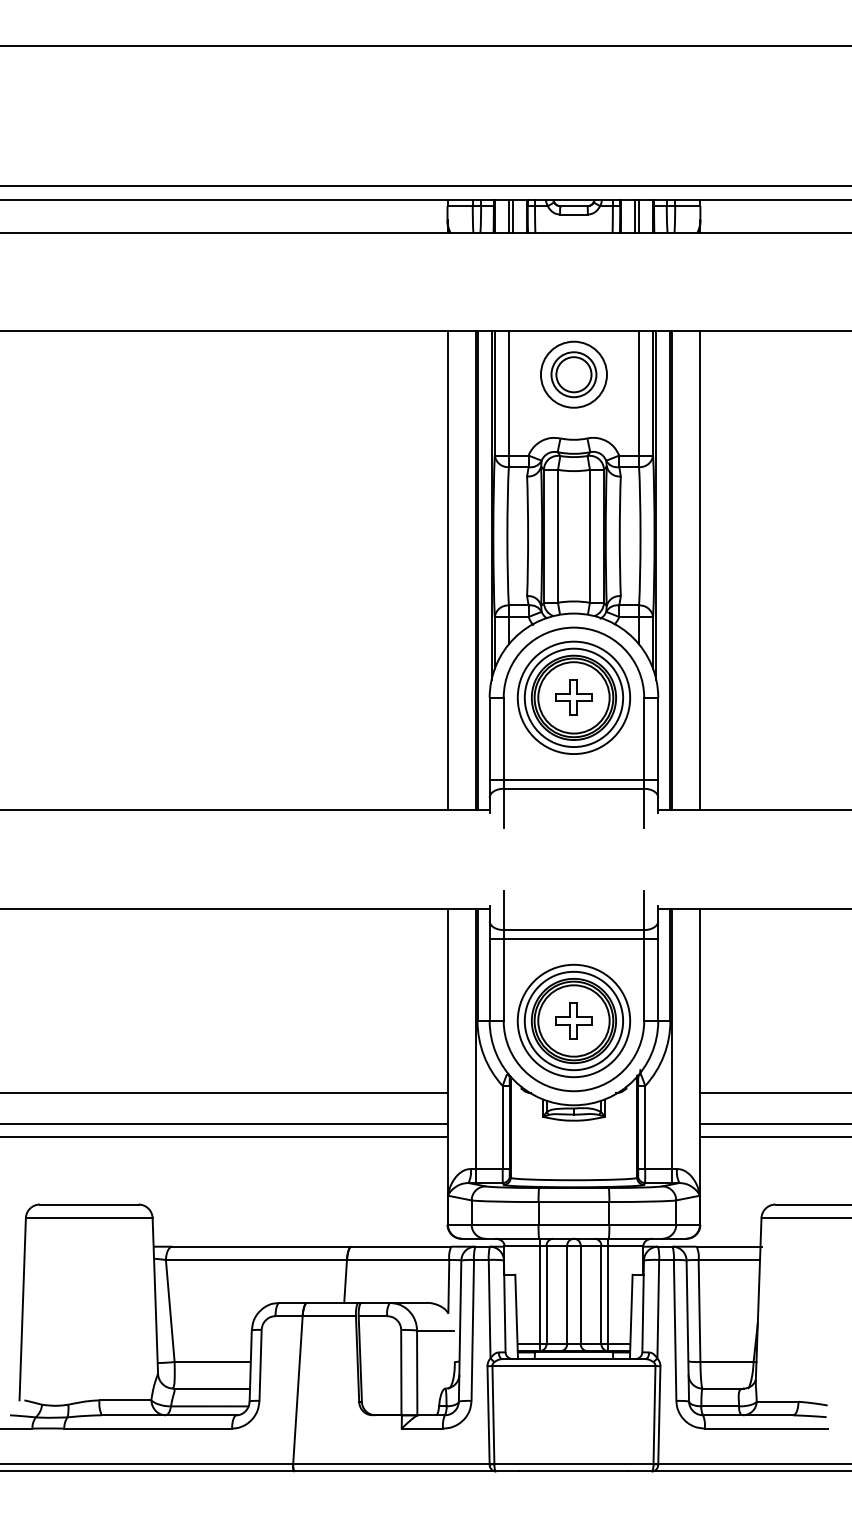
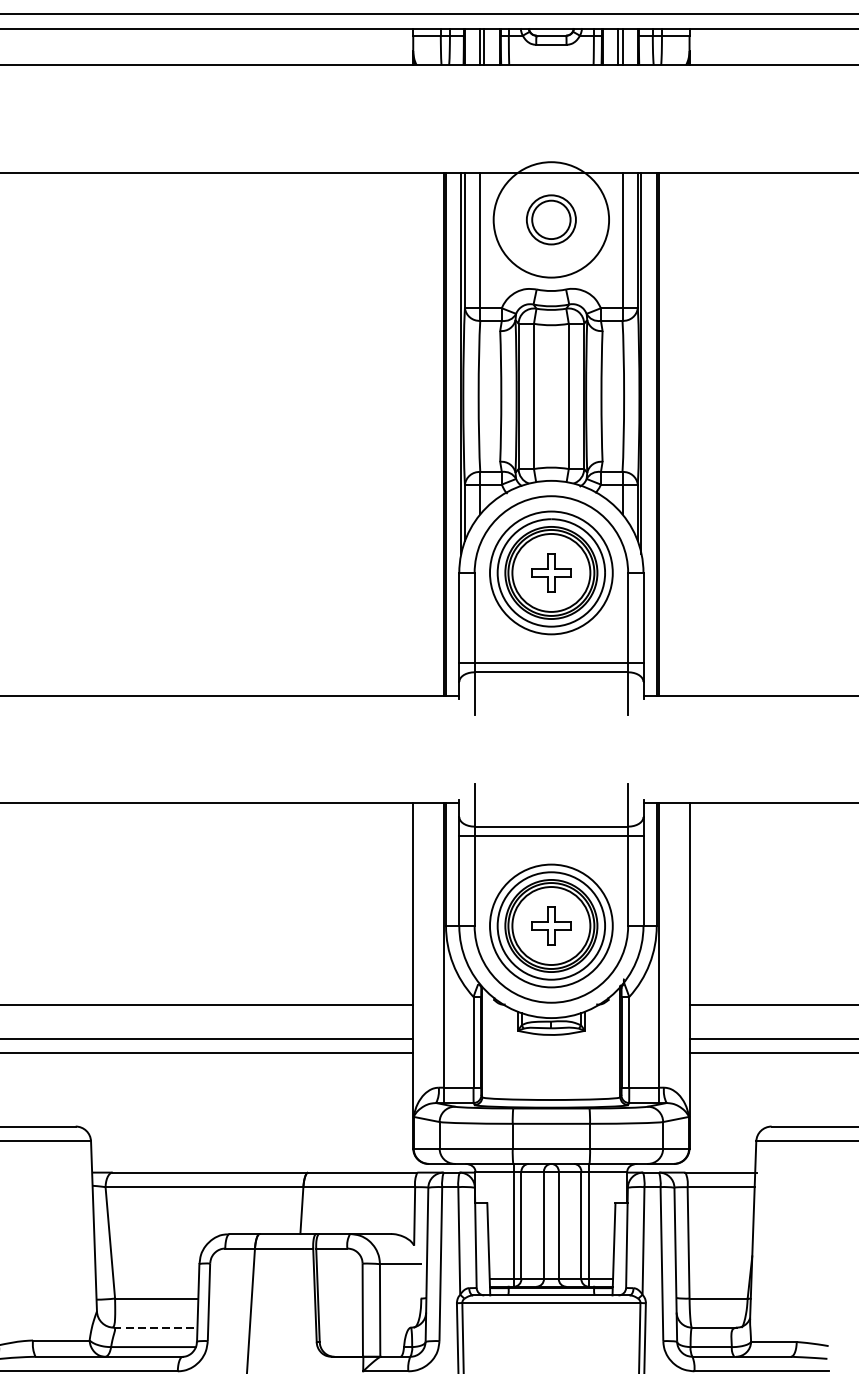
circle: (573, 374) -> (550, 219), size x1.6
line: (447, 570) -> (413, 433), removed
line: (700, 570) -> (689, 433), removed
line: (212, 1388) -> (156, 1327), solid -> dashed

